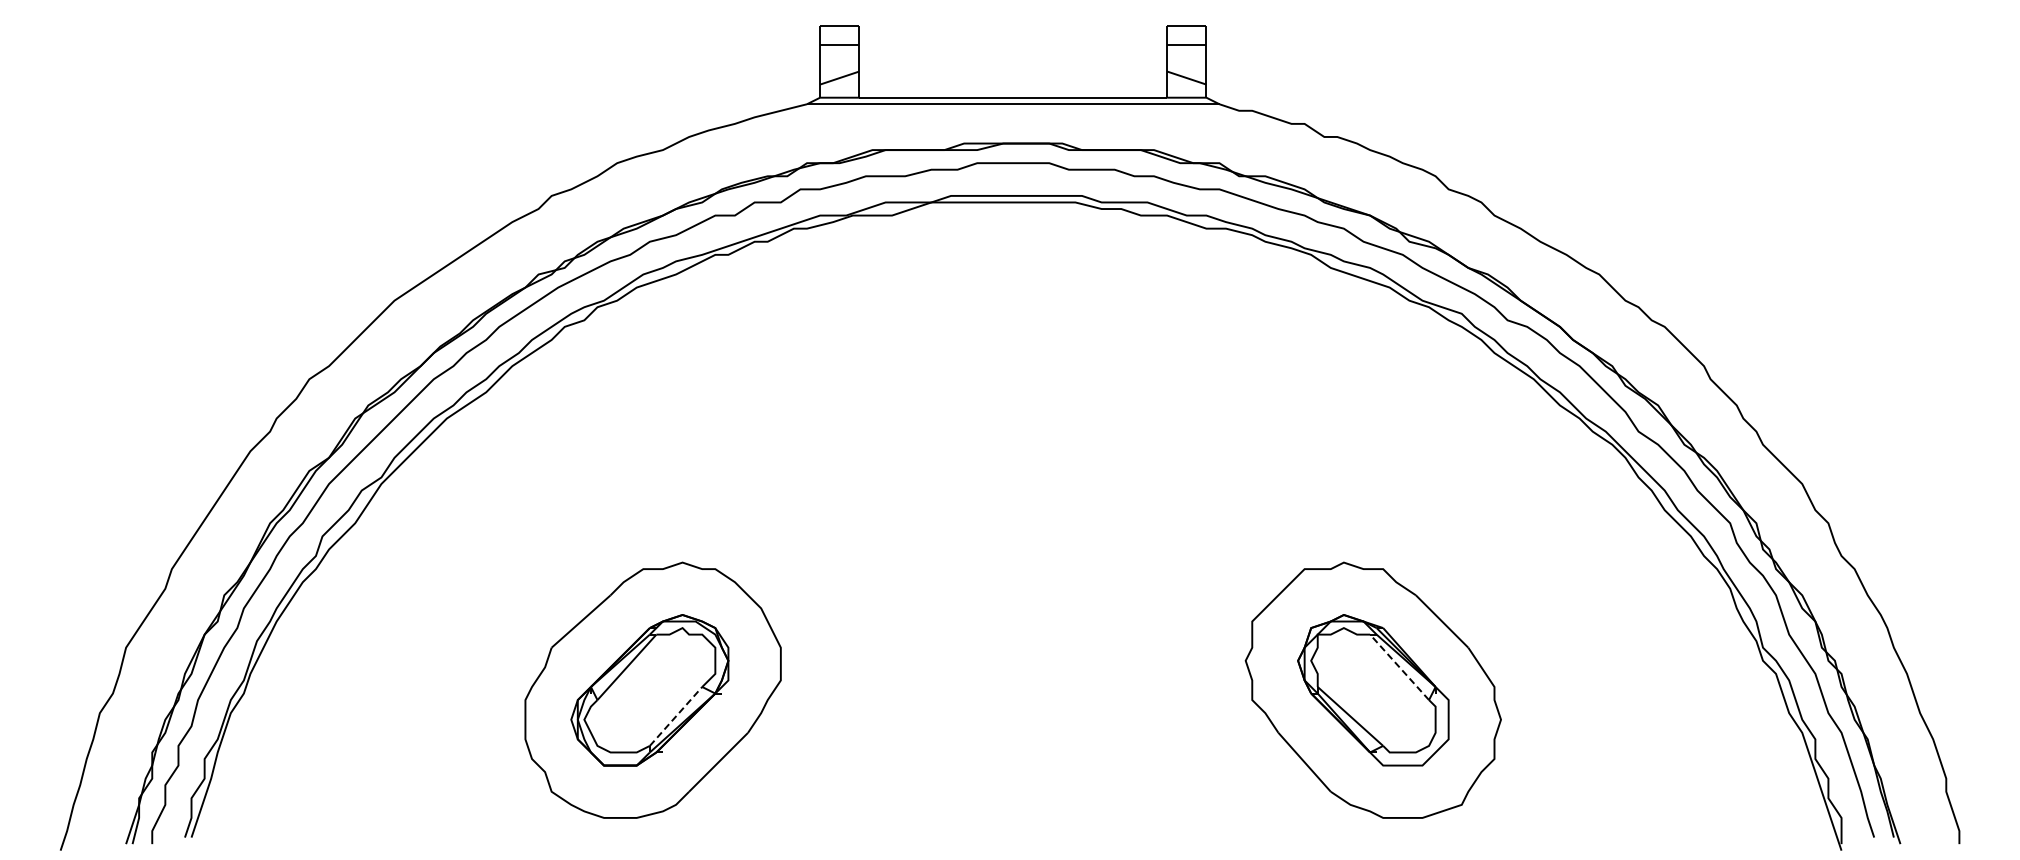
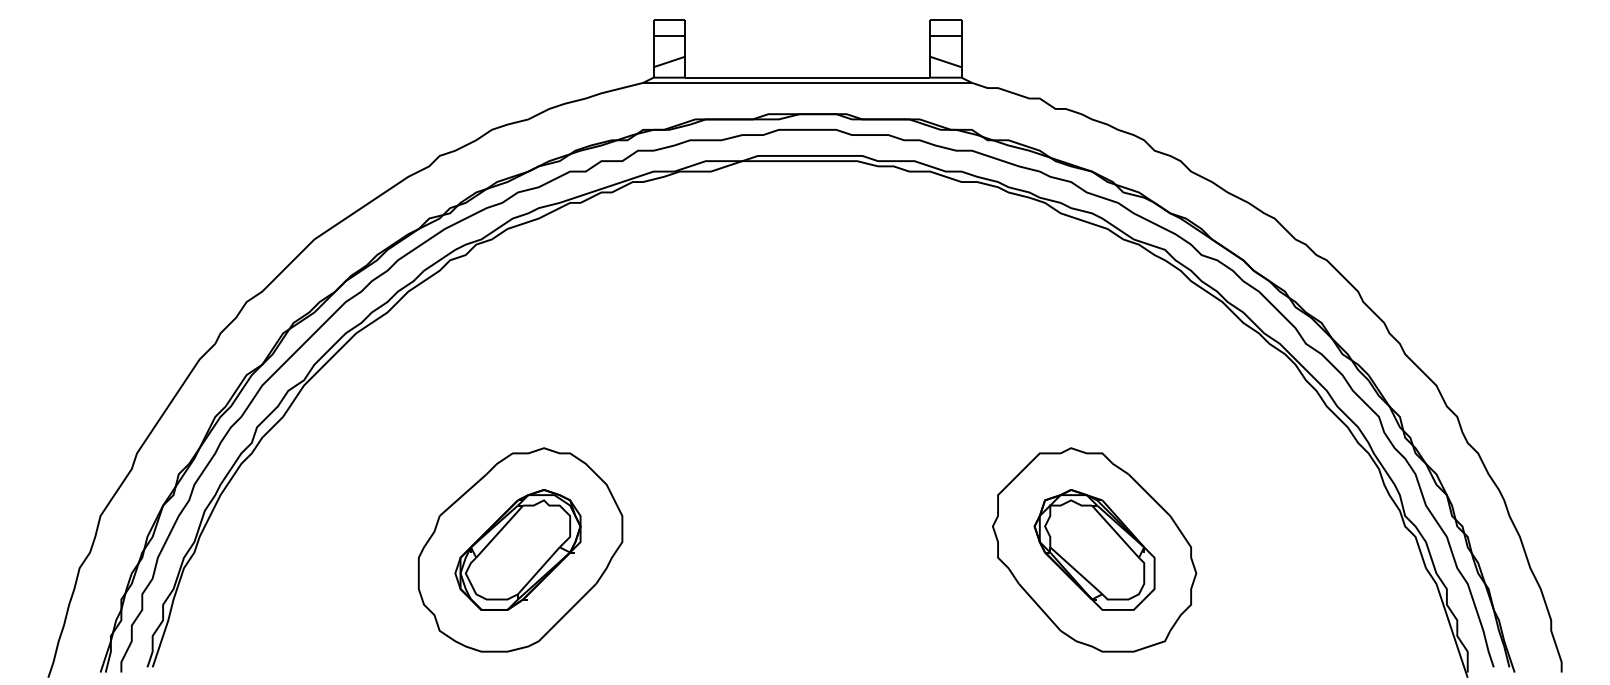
line: (1399, 666) -> (1115, 530), dashed -> solid
line: (676, 716) -> (539, 570), dashed -> solid

